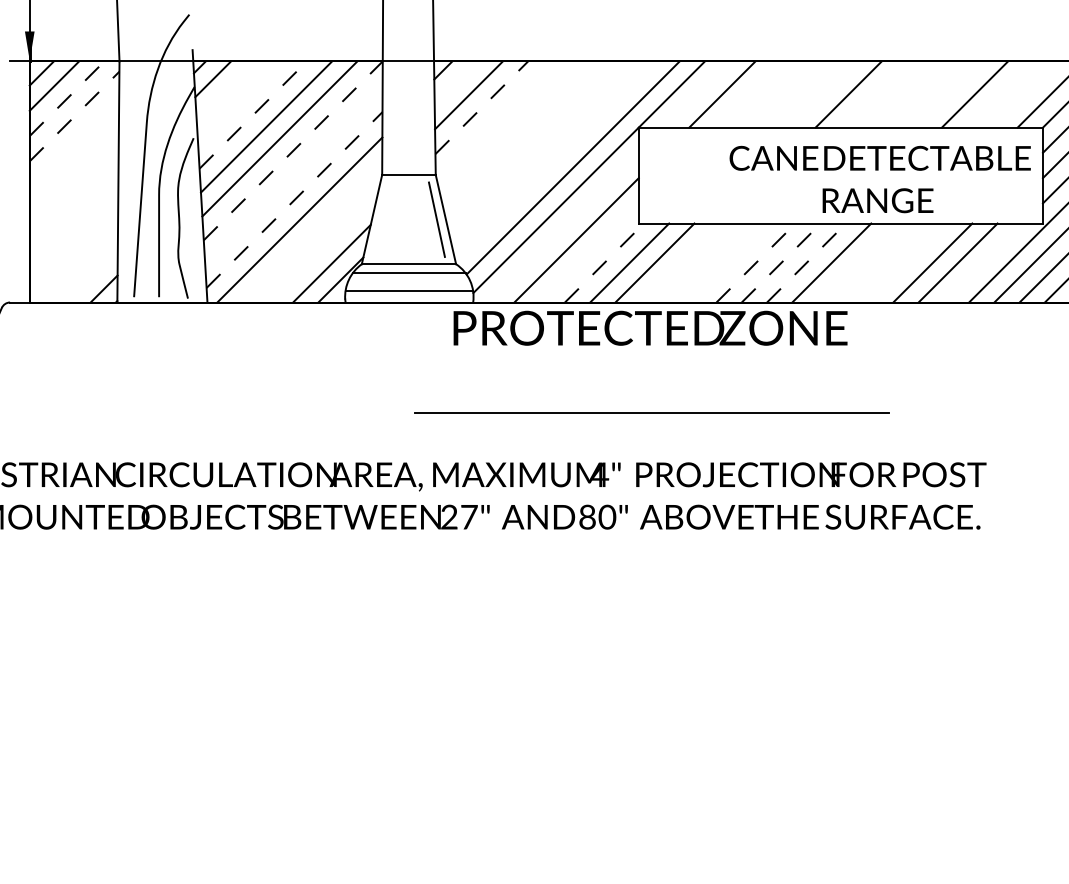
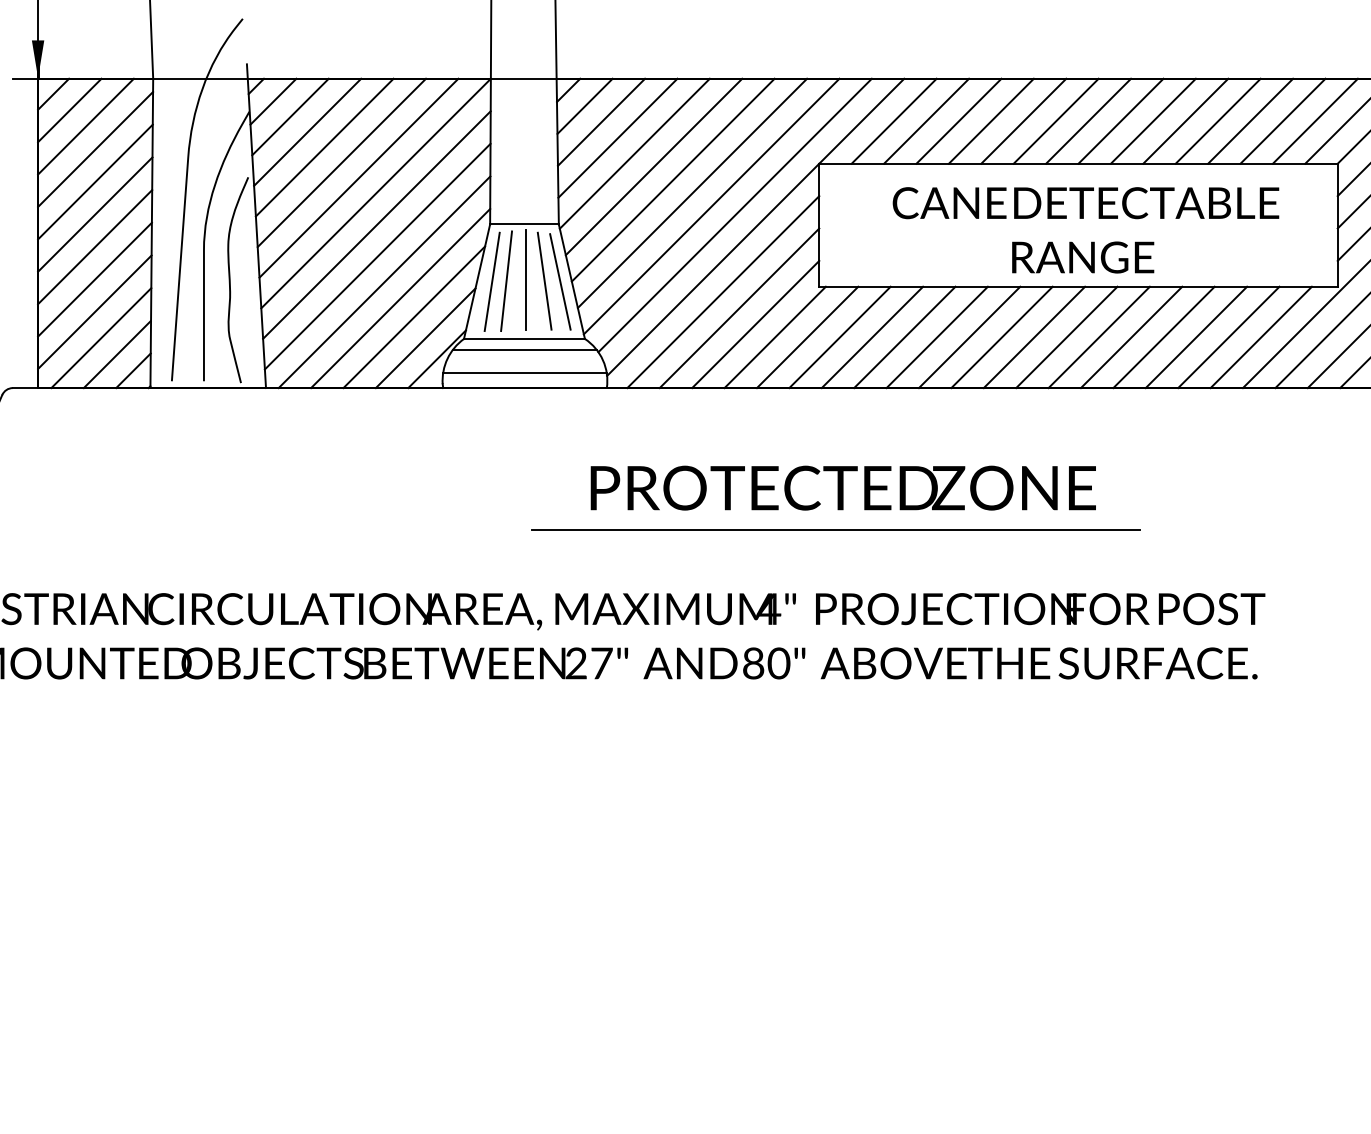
line: (455, 82) -> (584, 105), added
line: (226, 90) -> (290, 116), added
line: (696, 93) -> (893, 120), added
line: (747, 93) -> (958, 120), added
line: (772, 93) -> (990, 120), added
line: (798, 93) -> (1023, 120), added
line: (822, 93) -> (1055, 120), added
line: (873, 93) -> (1120, 120), added
line: (898, 93) -> (1152, 120), added
line: (924, 93) -> (1185, 120), added
line: (949, 93) -> (1217, 120), added
line: (999, 93) -> (1282, 120), added
line: (1024, 93) -> (1314, 120), added
line: (67, 98) -> (86, 126), dashed -> solid
line: (239, 102) -> (307, 131), added
line: (482, 107) -> (618, 137), dashed -> solid
line: (253, 114) -> (325, 147), dashed -> solid
line: (74, 116) -> (95, 149), dashed -> solid
line: (494, 119) -> (634, 153), added
line: (509, 129) -> (653, 166), added
line: (524, 139) -> (672, 179), added
line: (74, 141) -> (95, 181), added
line: (293, 150) -> (376, 193), dashed -> solid
line: (539, 150) -> (692, 192), added
line: (554, 160) -> (711, 206), added
line: (74, 167) -> (95, 214), added
line: (293, 174) -> (376, 224), added
text: (879, 179) -> (1085, 230), moved
line: (74, 192) -> (95, 247), added
line: (294, 199) -> (377, 256), dashed -> solid
line: (73, 217) -> (94, 279), added
line: (409, 217) -> (525, 279), added
line: (424, 218) -> (544, 280), added
line: (383, 219) -> (491, 281), added
line: (394, 219) -> (506, 281), added
line: (564, 227) -> (723, 292), added
line: (312, 232) -> (400, 298), added
line: (73, 243) -> (94, 312), added
line: (323, 247) -> (414, 317), added
line: (589, 252) -> (755, 324), added
line: (79, 263) -> (101, 338), added
line: (604, 263) -> (775, 337), dashed -> solid
line: (680, 263) -> (872, 337), added
line: (705, 263) -> (904, 337), added
line: (730, 263) -> (936, 337), added
line: (755, 263) -> (969, 337), dashed -> solid
line: (781, 263) -> (1002, 337), dashed -> solid
line: (806, 263) -> (1034, 337), dashed -> solid
line: (856, 263) -> (1098, 337), added
line: (882, 263) -> (1131, 337), added
line: (907, 263) -> (1163, 337), added
line: (982, 263) -> (1260, 337), added
line: (90, 276) -> (116, 354), added
text: (649, 327) -> (842, 487), moved

